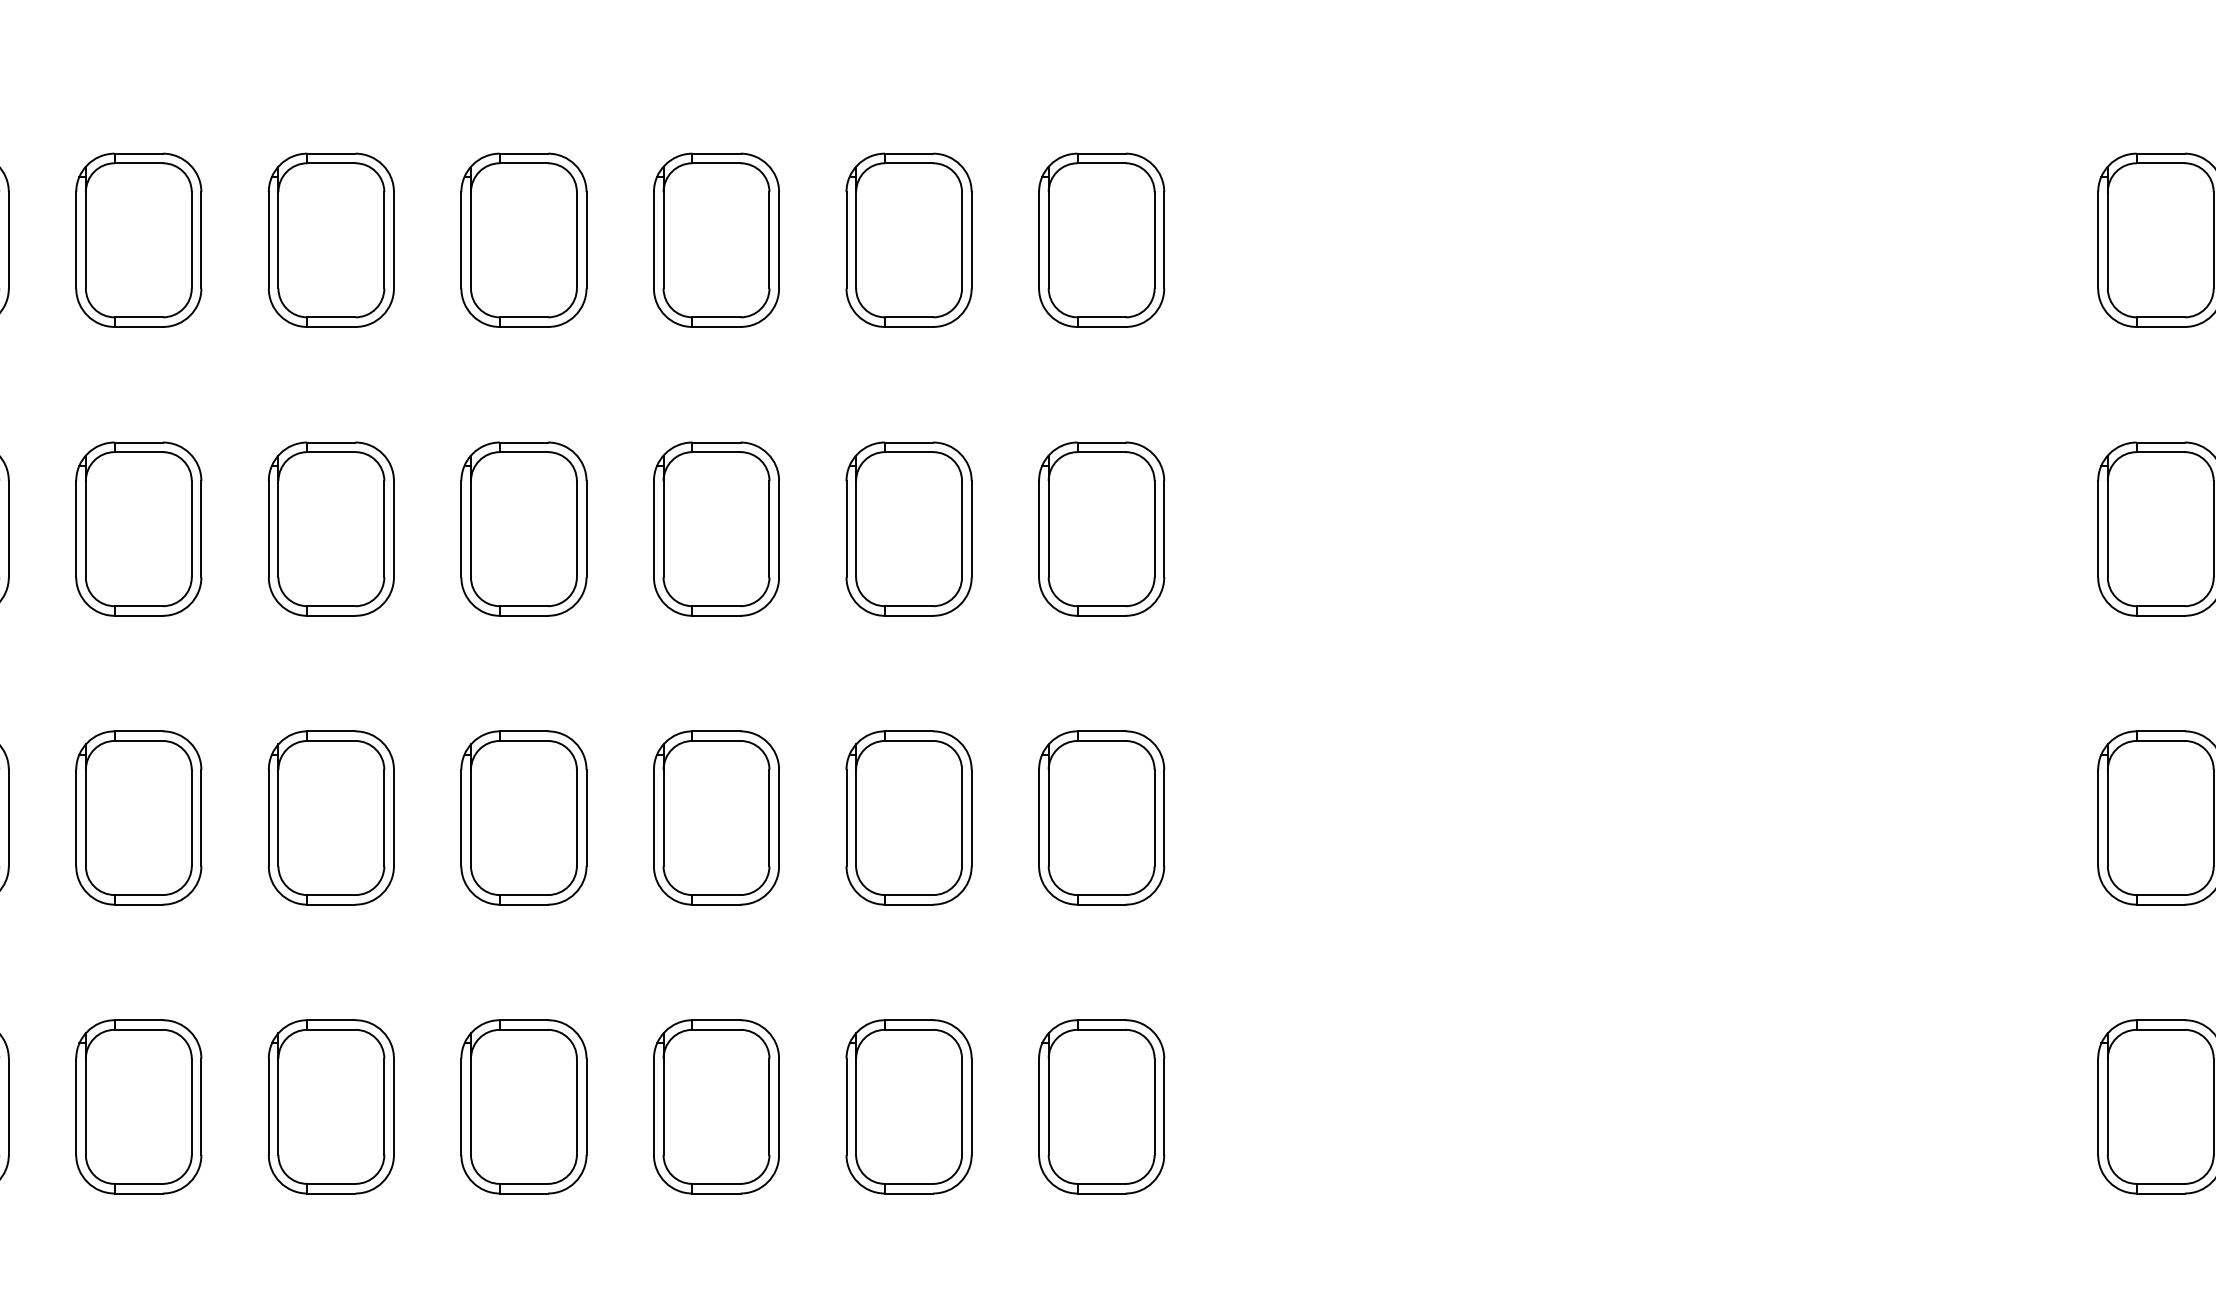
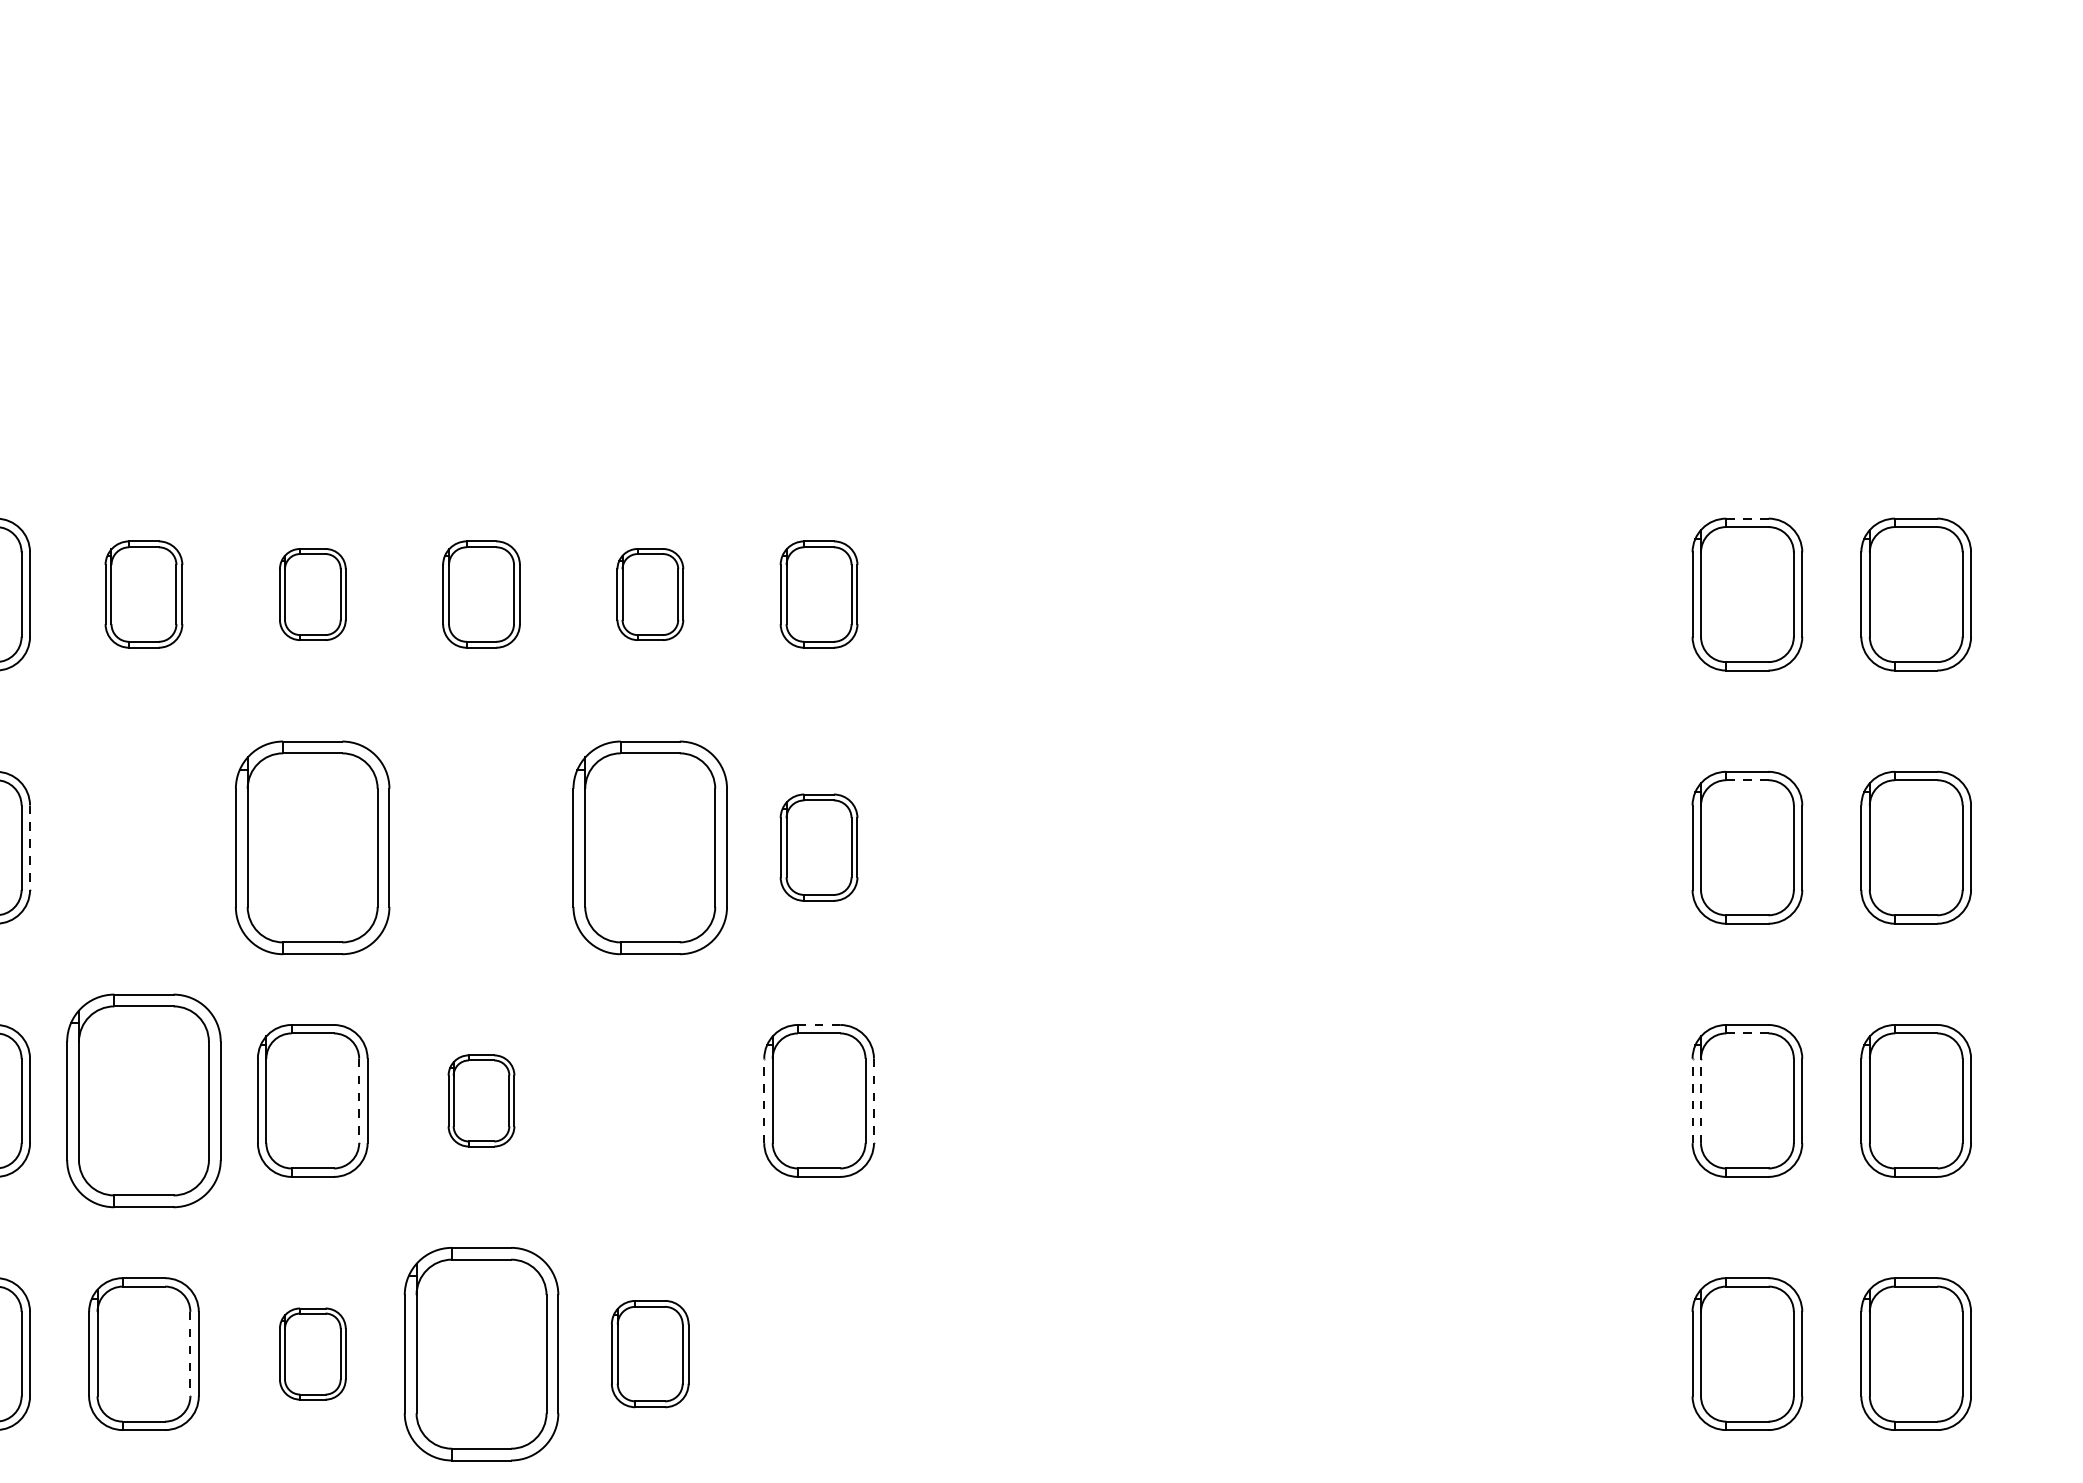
line: (2160, 153) -> (1747, 518), solid -> dashed
part: (330, 240) -> (143, 594), size x0.7
part: (523, 240) -> (312, 594), size x0.6
part: (716, 240) -> (481, 594), size x0.7
part: (909, 240) -> (650, 594), size x0.6
part: (1100, 240) -> (818, 594), size x0.7
line: (2160, 452) -> (1747, 780), solid -> dashed
part: (330, 528) -> (143, 847), removed
part: (523, 528) -> (312, 847), size x1.4
part: (716, 528) -> (481, 847), removed
part: (909, 528) -> (650, 847), size x1.4
part: (1100, 528) -> (818, 847), size x0.7
line: (201, 530) -> (30, 848), solid -> dashed
line: (1102, 730) -> (819, 1024), solid -> dashed
line: (2160, 741) -> (1747, 1033), solid -> dashed
part: (330, 817) -> (143, 1100), size x1.4
part: (716, 817) -> (481, 1100), size x0.6
part: (908, 817) -> (649, 1100), removed
line: (1039, 817) -> (764, 1100), solid -> dashed
line: (2098, 817) -> (1692, 1100), solid -> dashed
line: (2108, 817) -> (1701, 1100), solid -> dashed
line: (577, 818) -> (359, 1101), solid -> dashed
line: (1163, 818) -> (873, 1101), solid -> dashed
part: (523, 1106) -> (312, 1353), size x0.6
part: (716, 1106) -> (481, 1353), size x1.4
part: (908, 1106) -> (649, 1353), size x0.7
part: (1100, 1106) -> (818, 1353), removed
line: (384, 1107) -> (190, 1354), solid -> dashed

